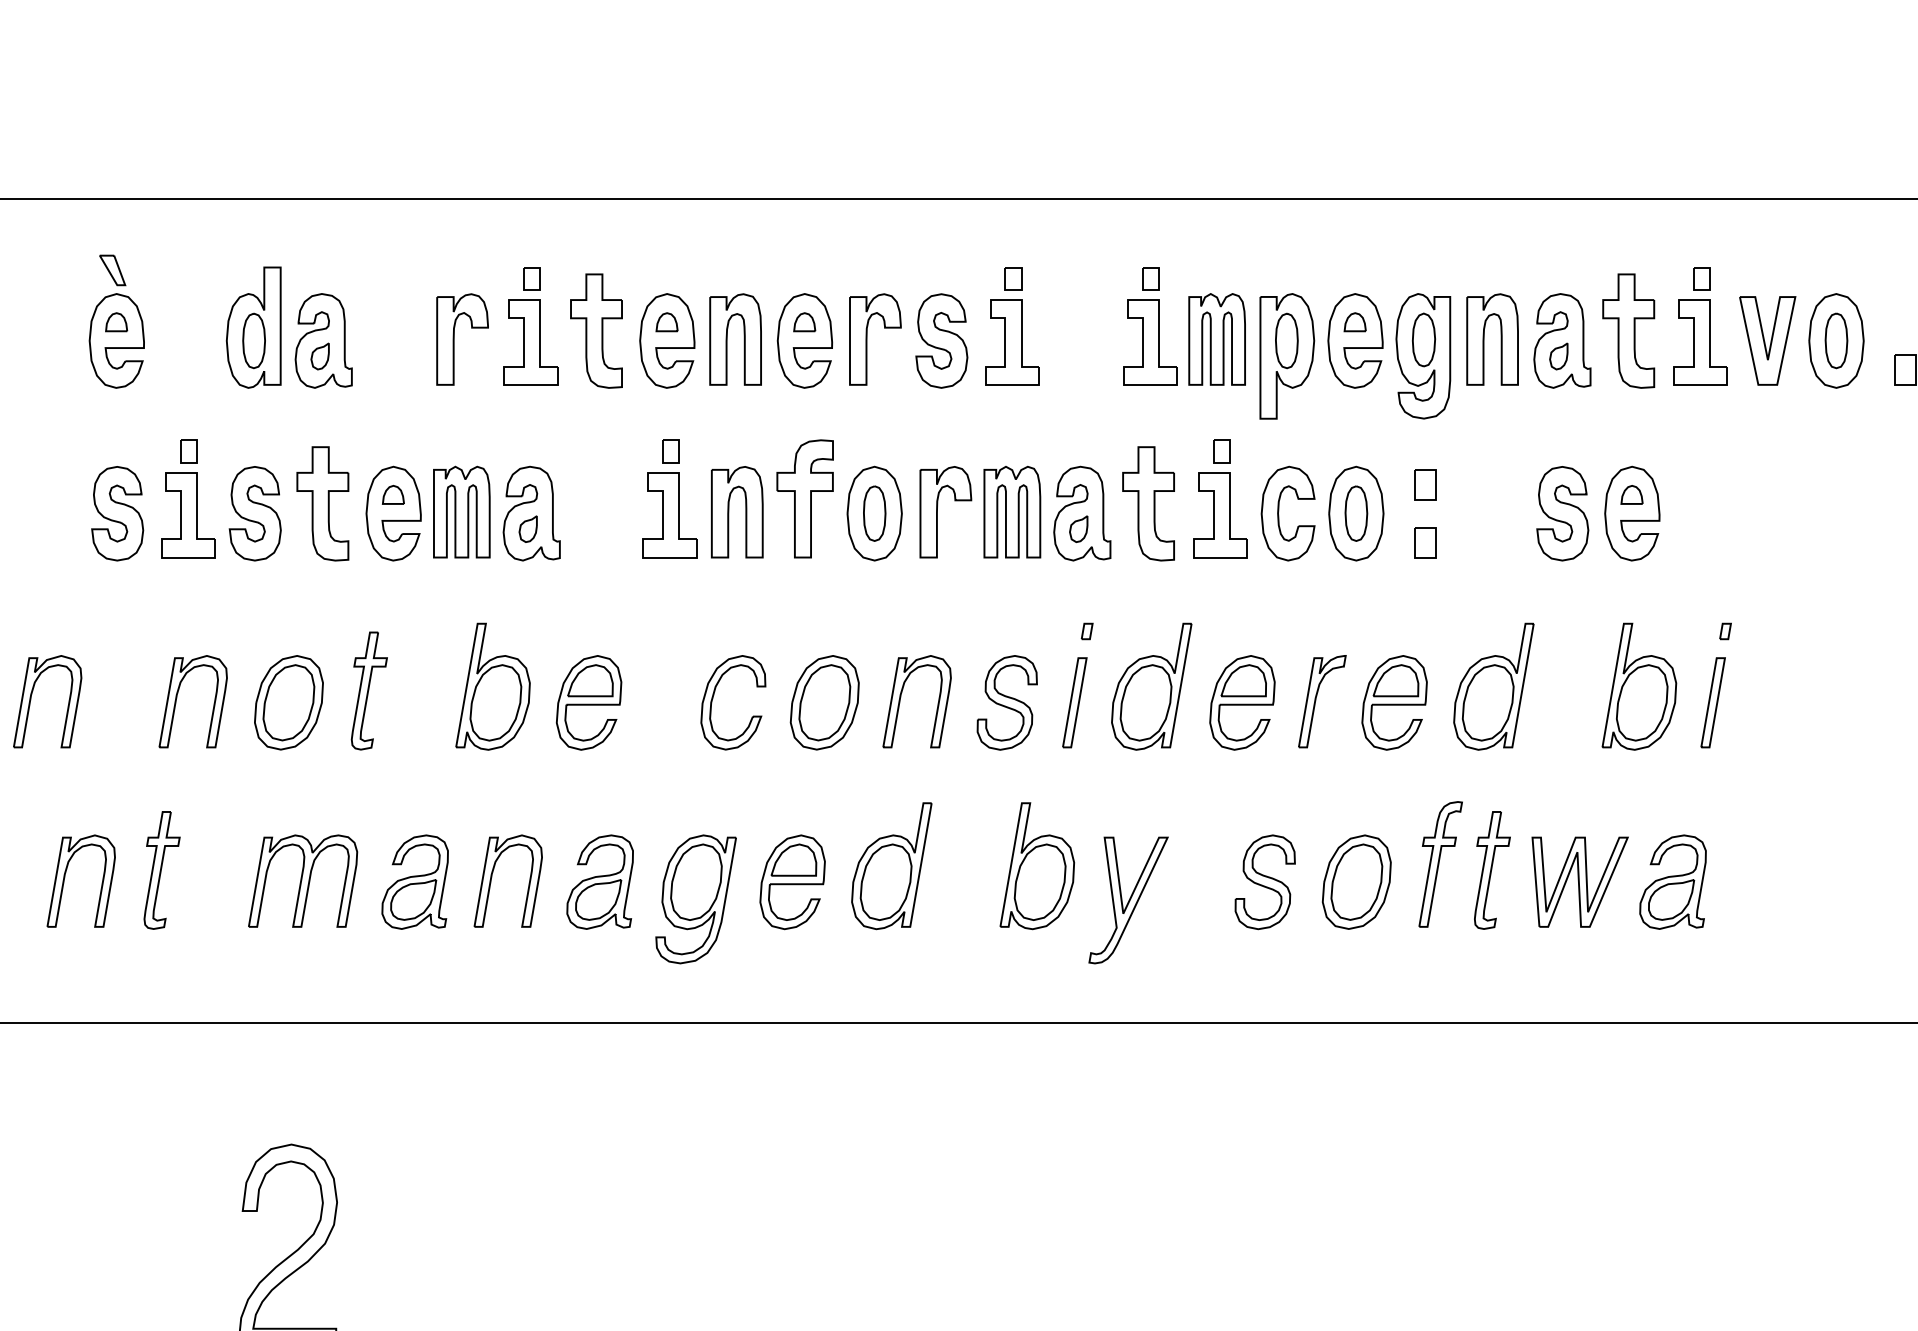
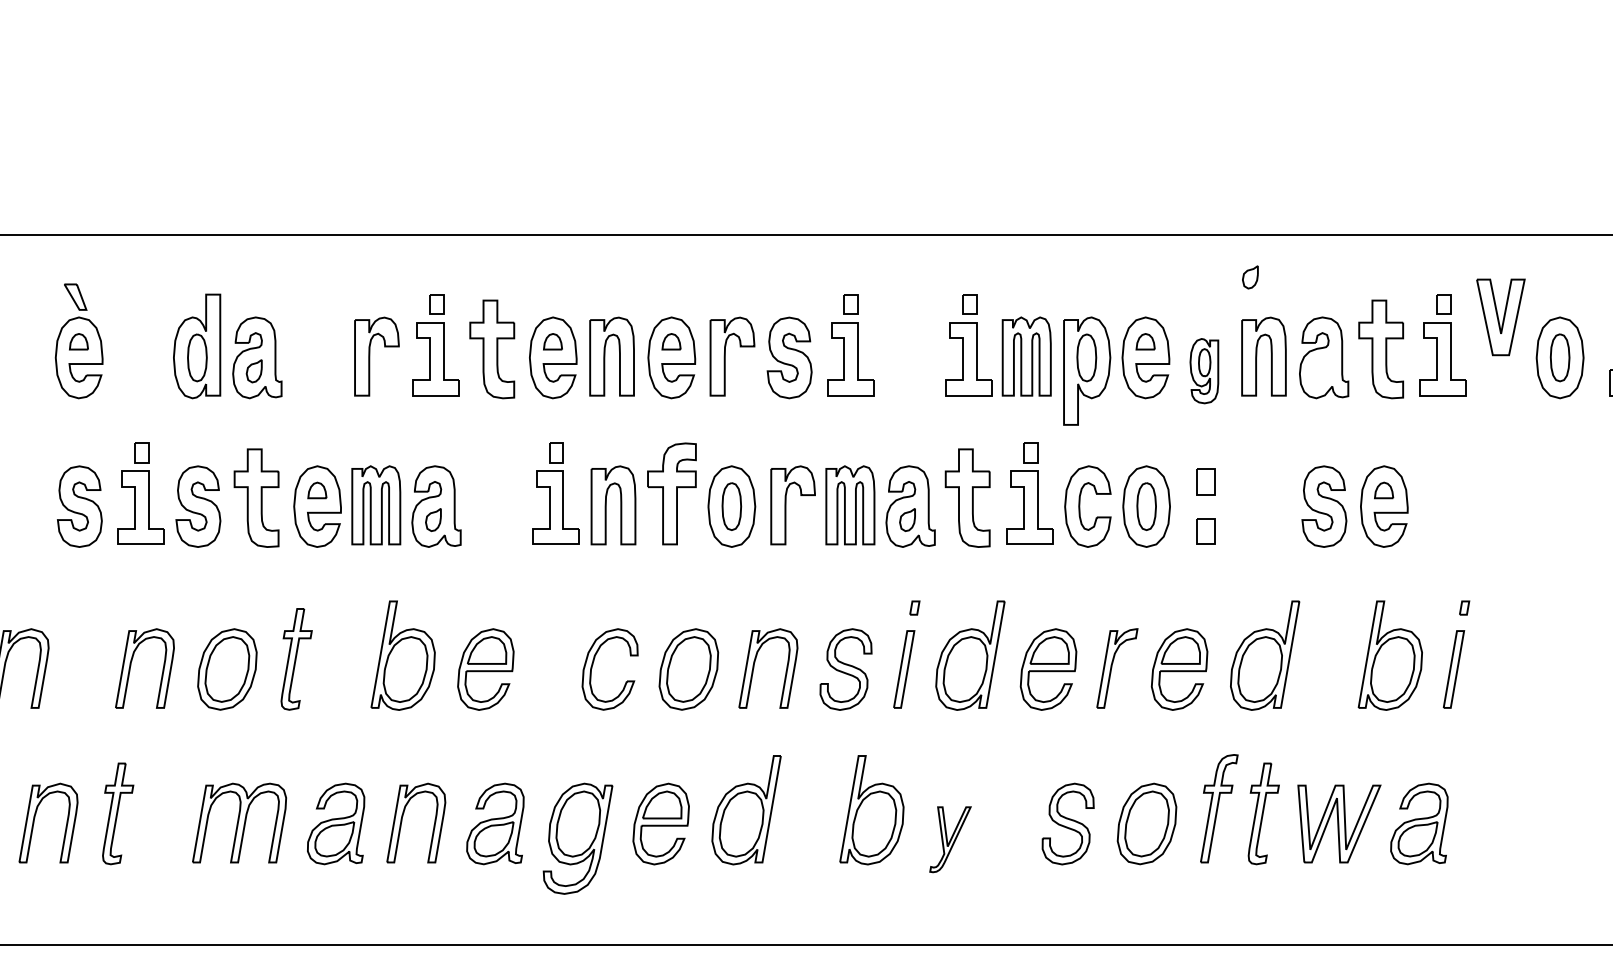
part: (1767, 340) -> (1500, 317), moved
part: (1423, 356) -> (1204, 371), size x0.6
part: (1558, 356) -> (1250, 277), moved
part: (1128, 900) -> (950, 839), size x0.6

